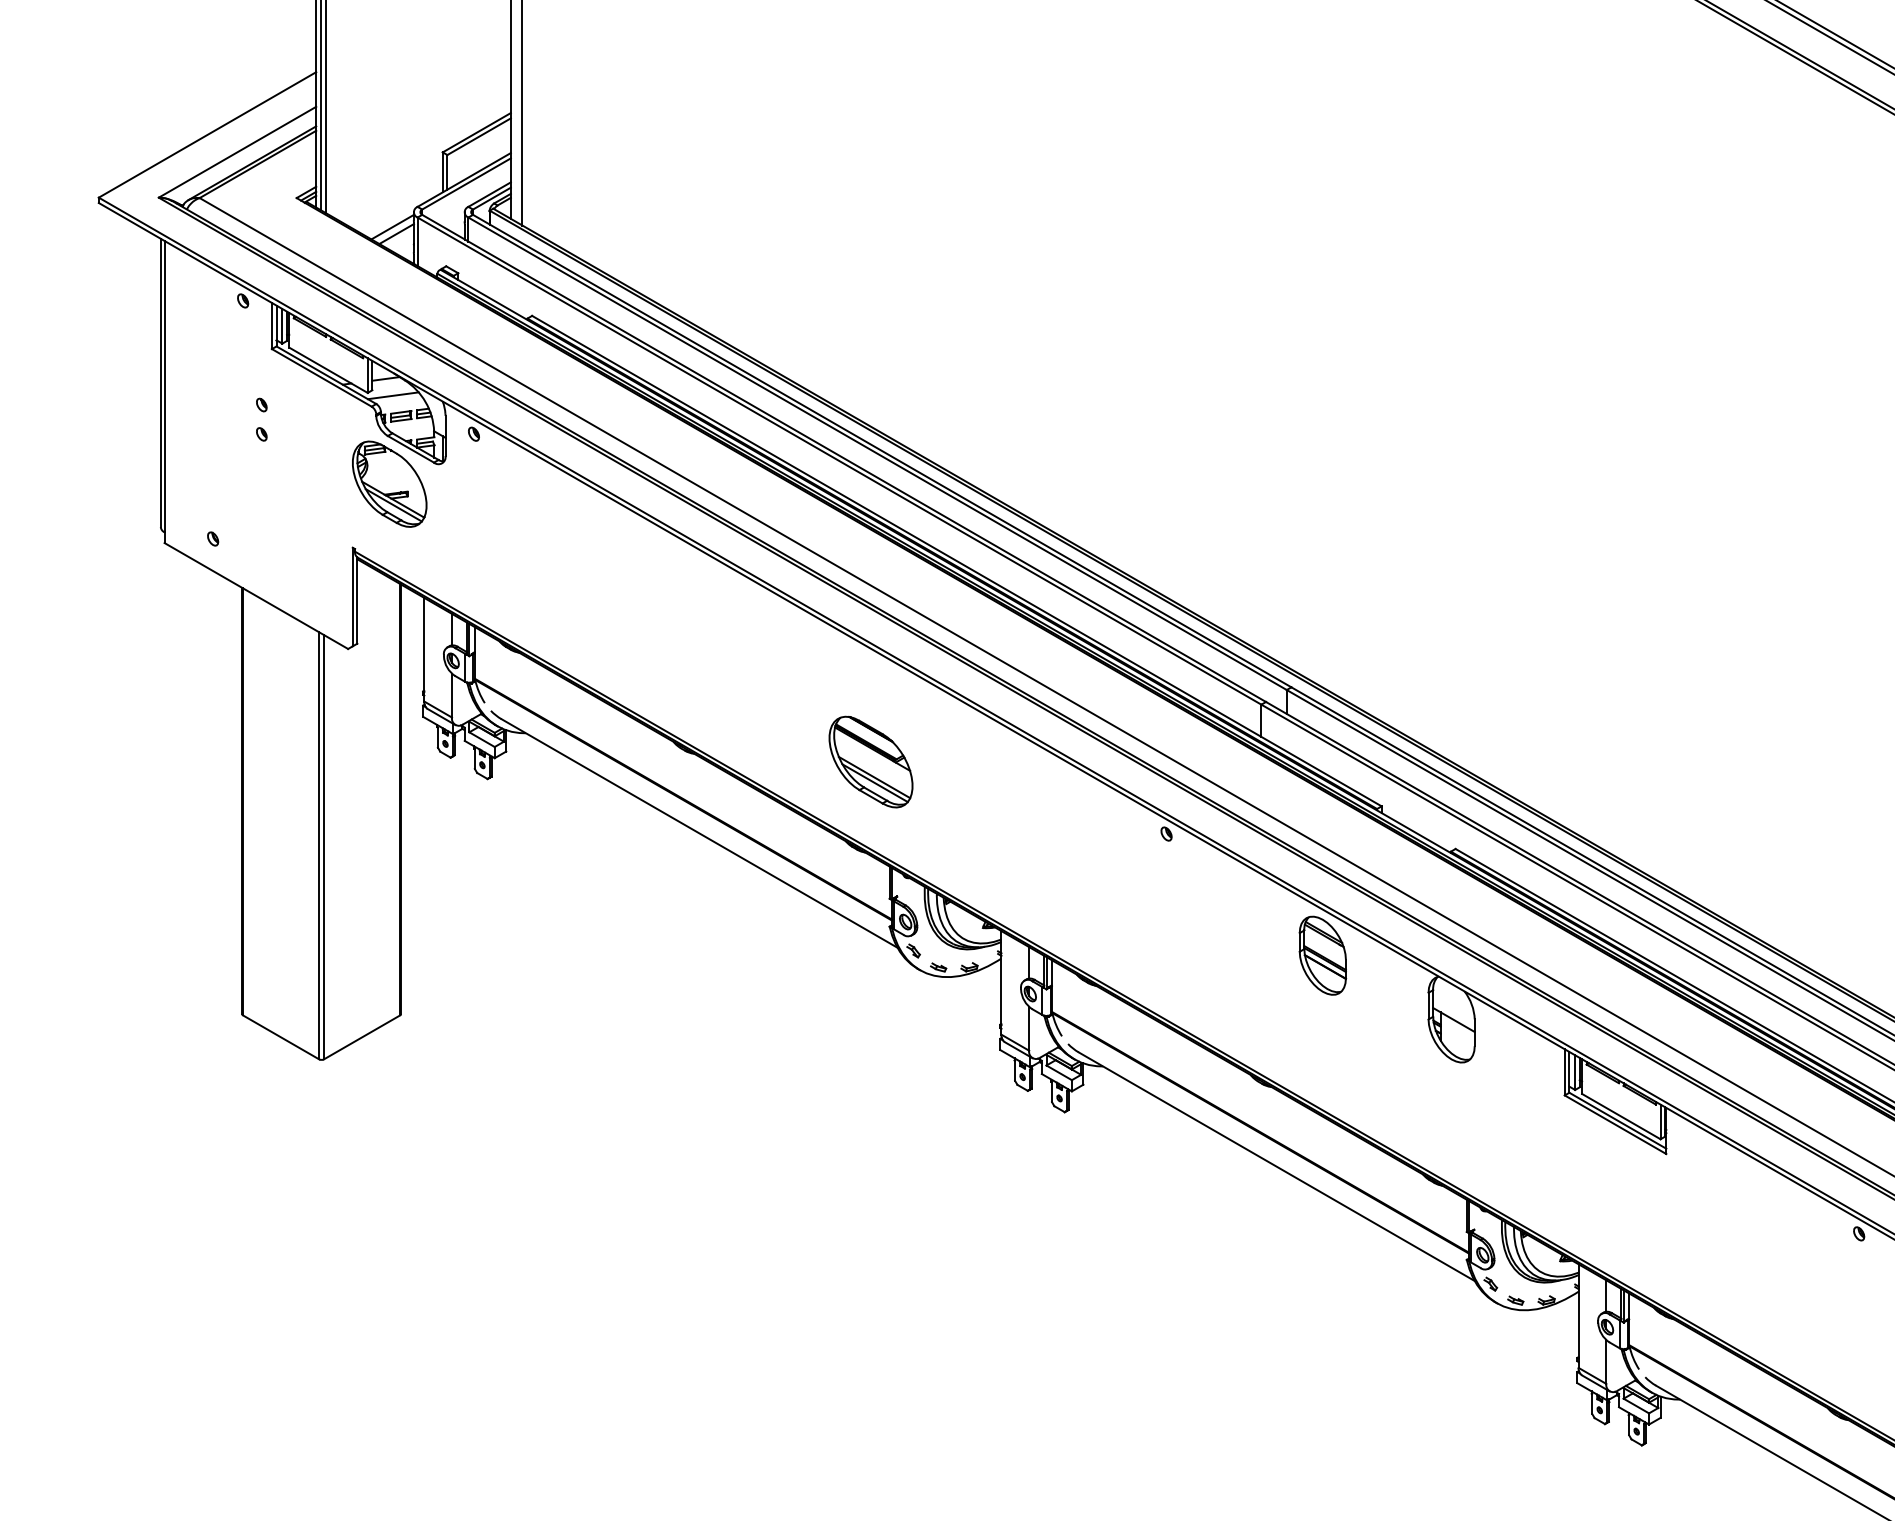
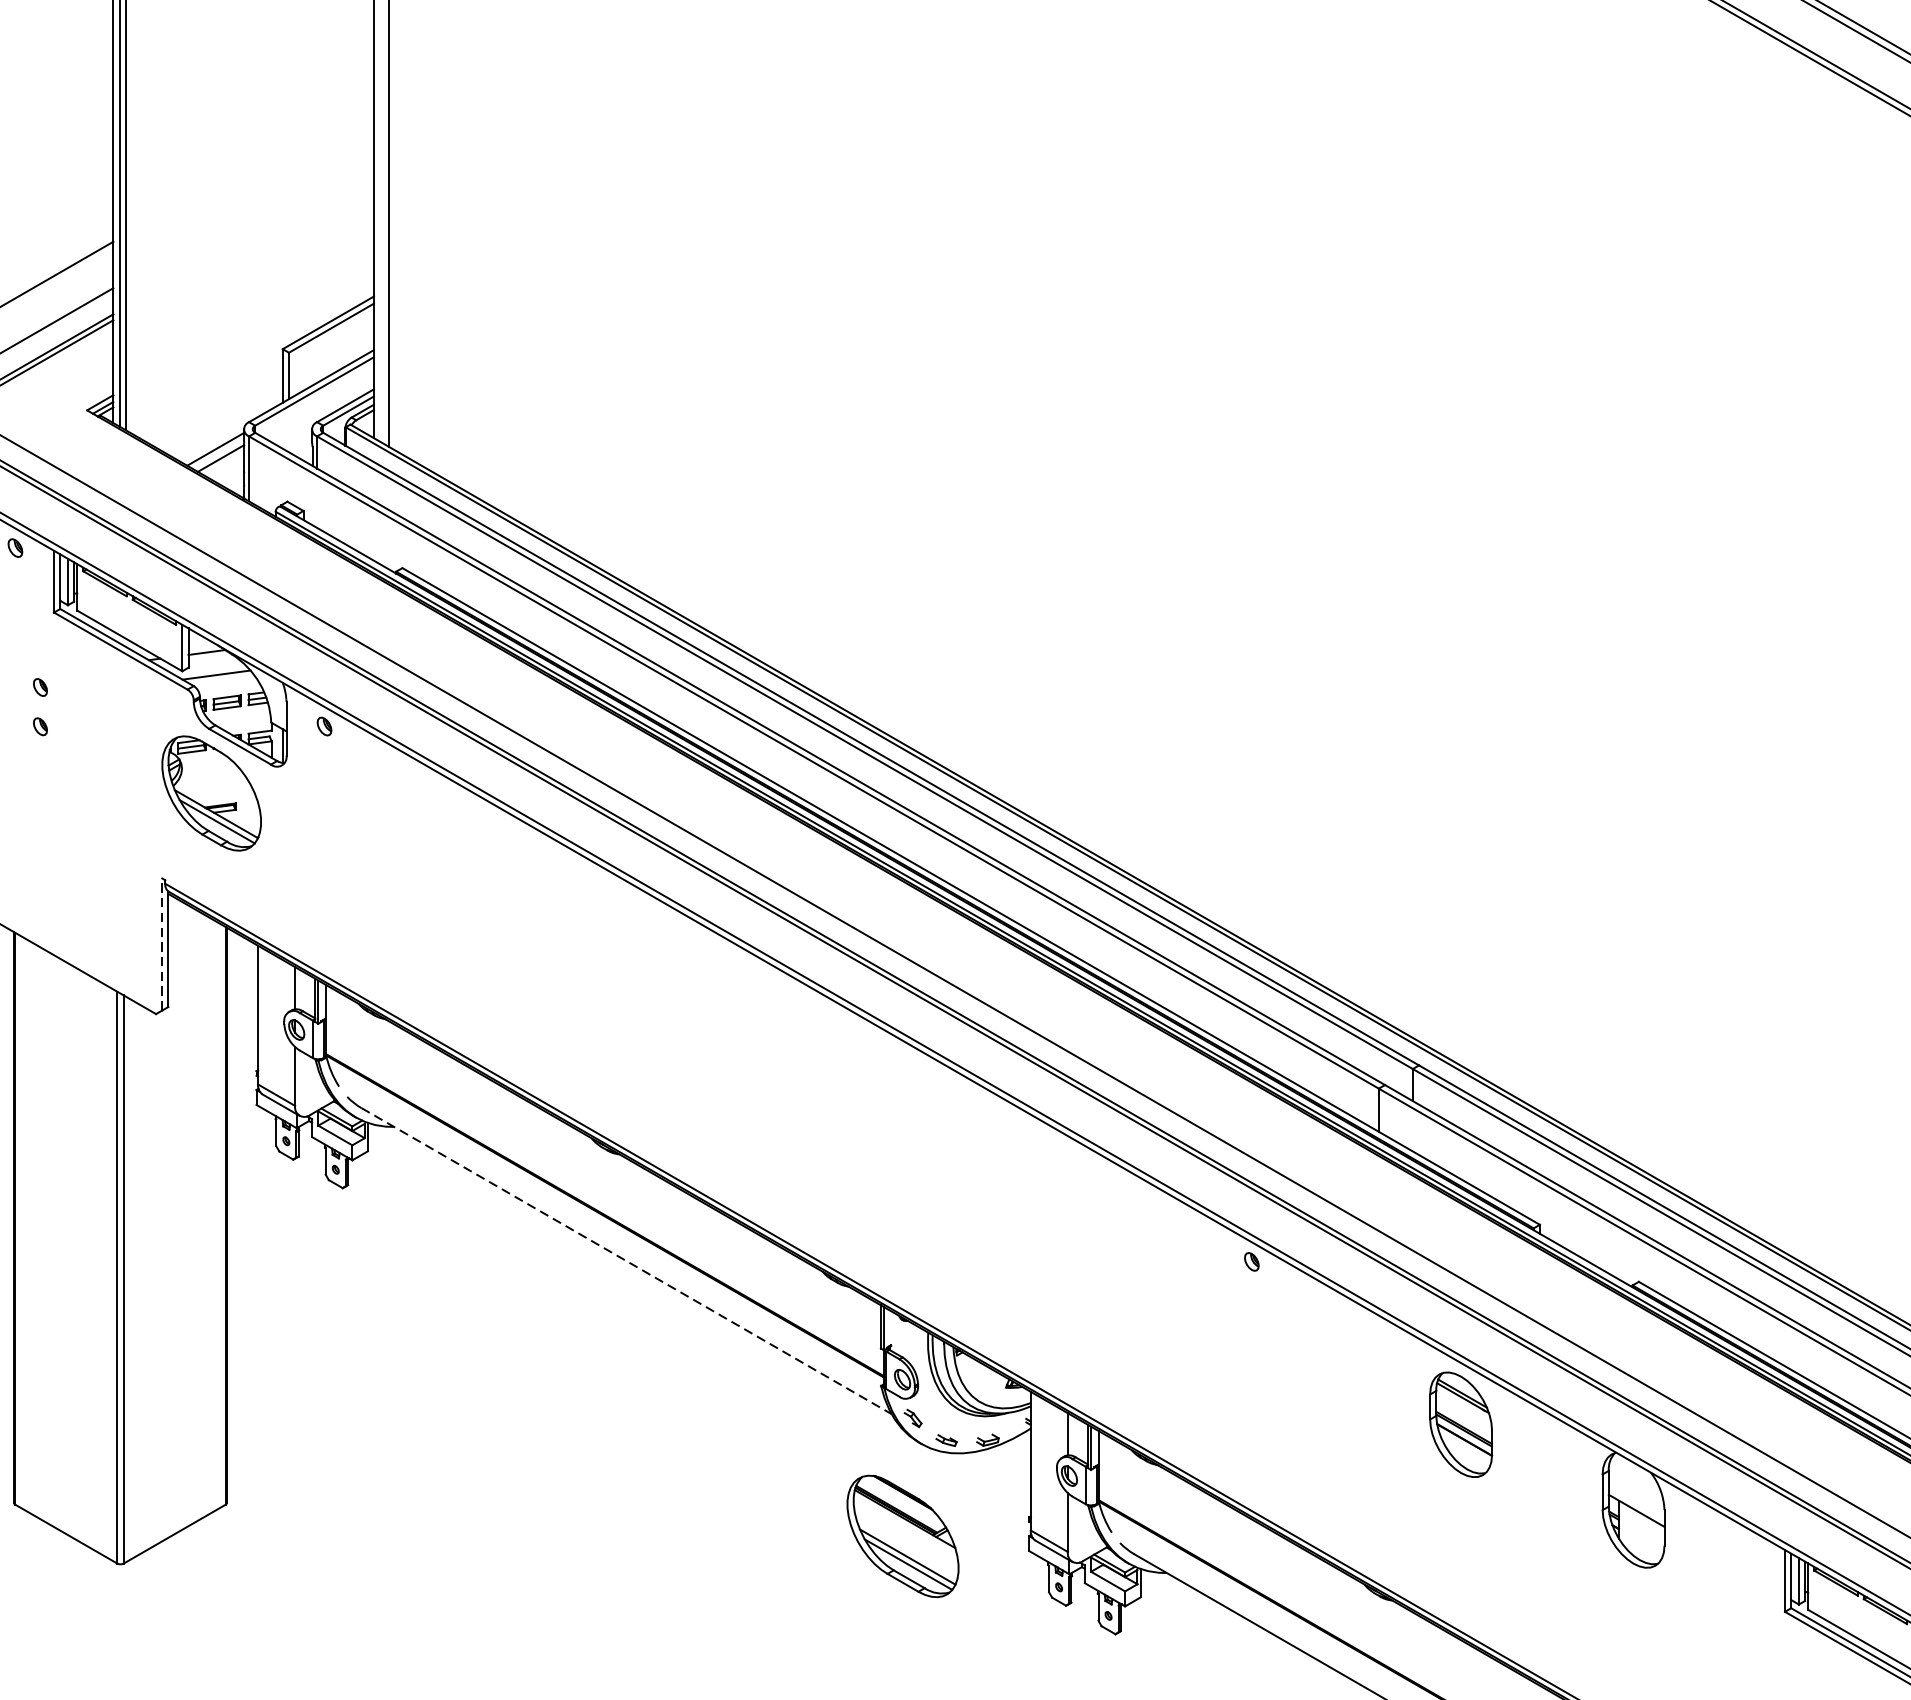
line: (352, 596) -> (161, 943), solid -> dashed
part: (870, 761) -> (902, 1535), moved
line: (699, 833) -> (626, 1261), solid -> dashed

